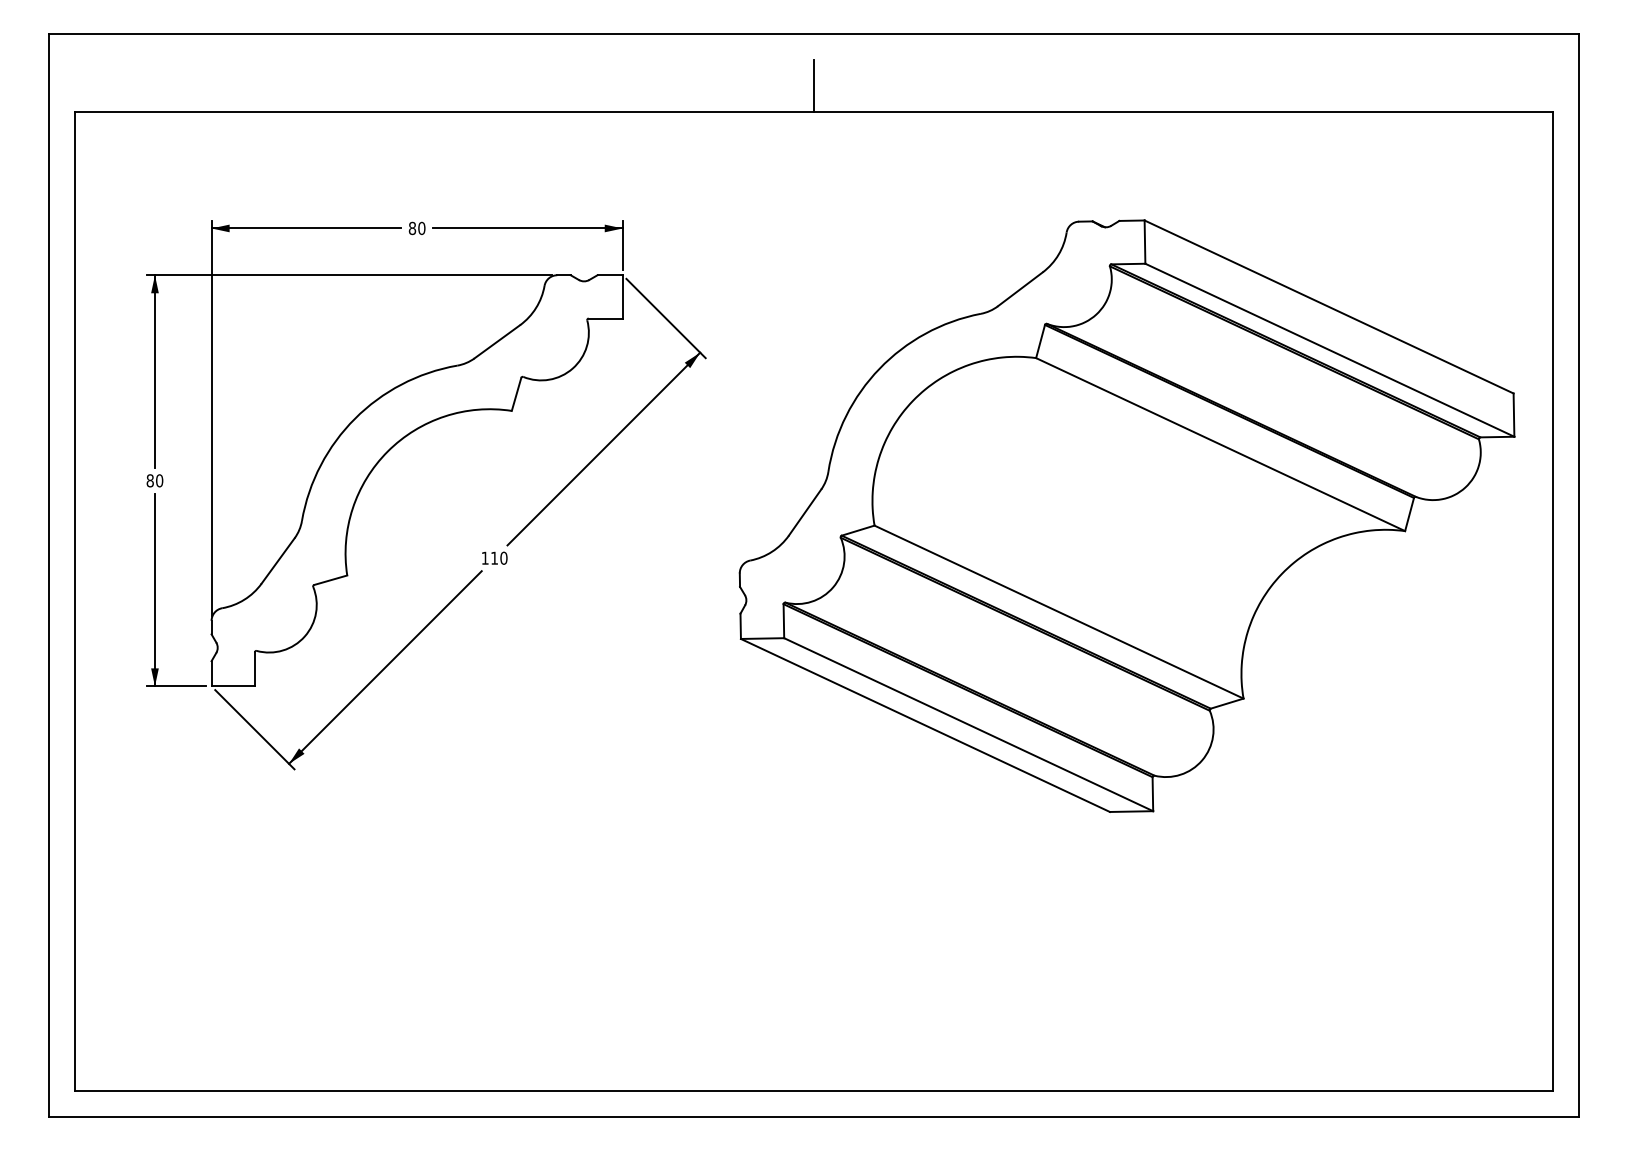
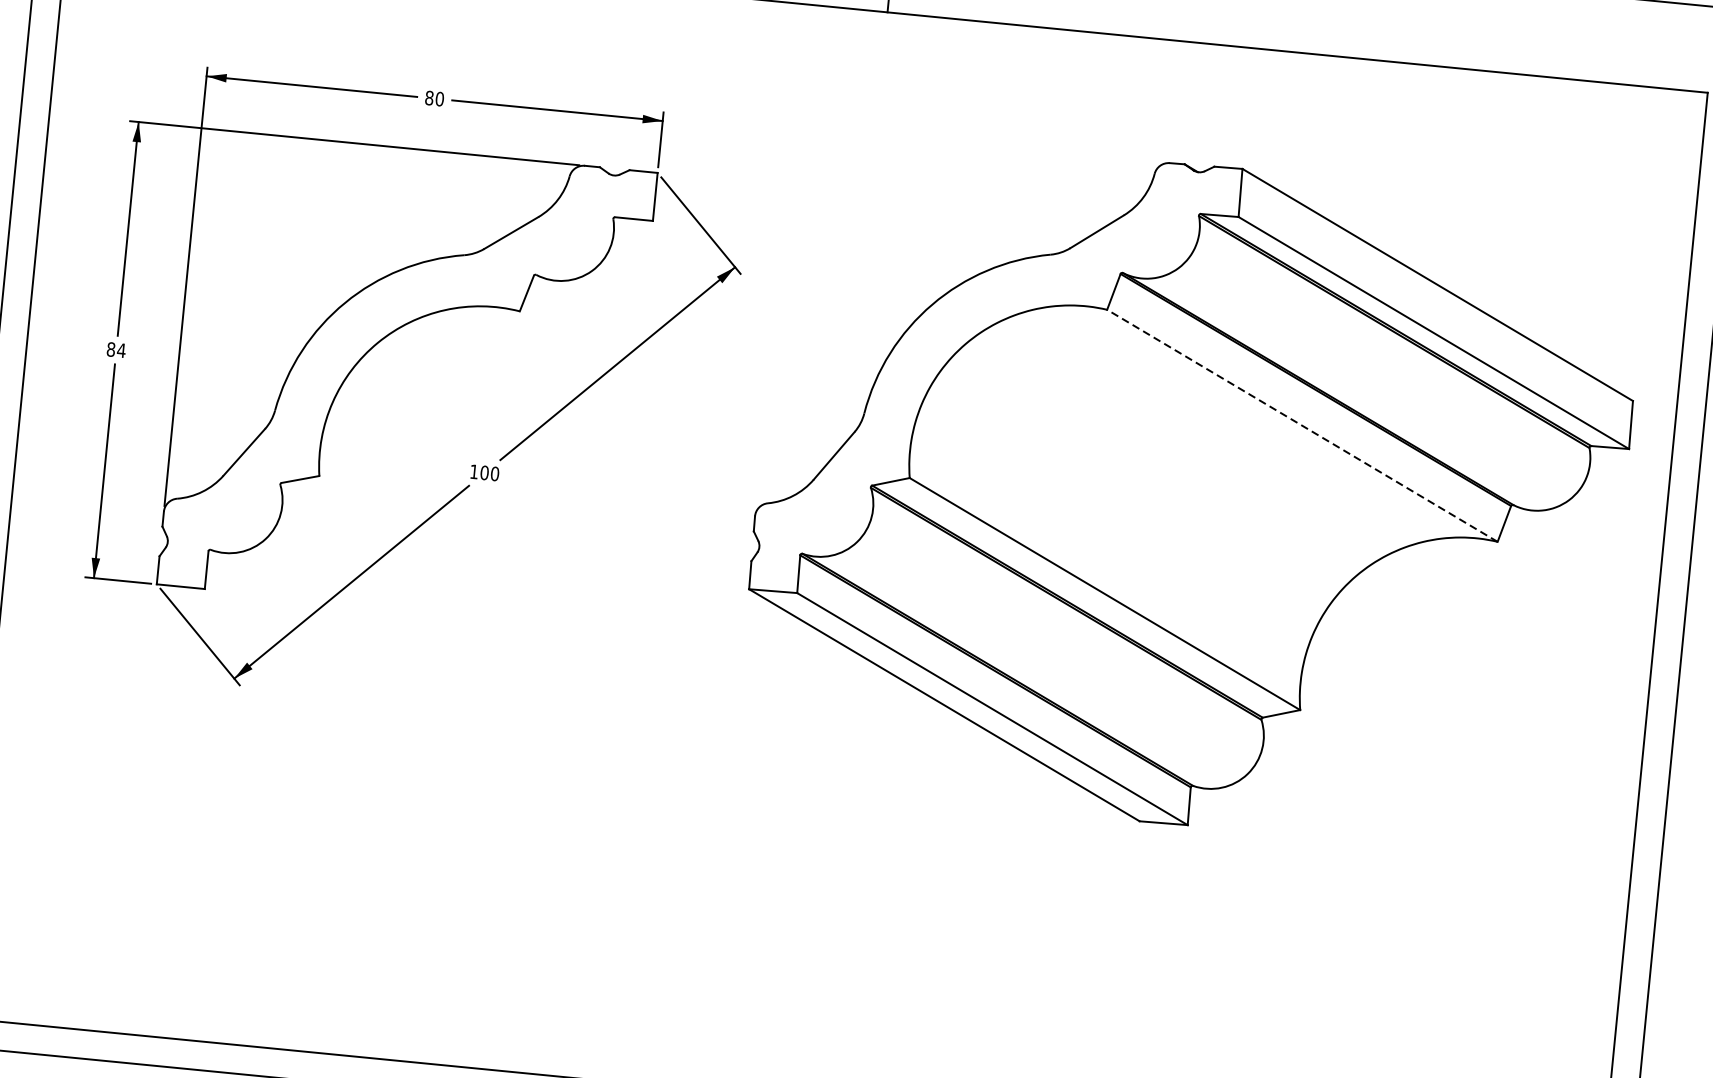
line: (1220, 444) -> (1302, 425), solid -> dashed
text: (159, 480) -> (121, 350), 80 -> 84
text: (494, 557) -> (484, 472), 110 -> 100

